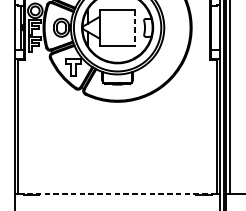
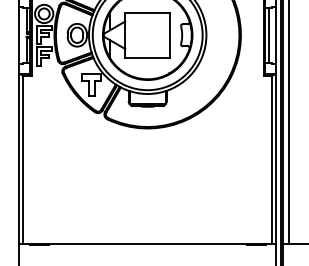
line: (135, 27) -> (170, 35), dashed -> solid
line: (213, 27) -> (268, 34), added
line: (117, 193) -> (147, 243), dashed -> solid

